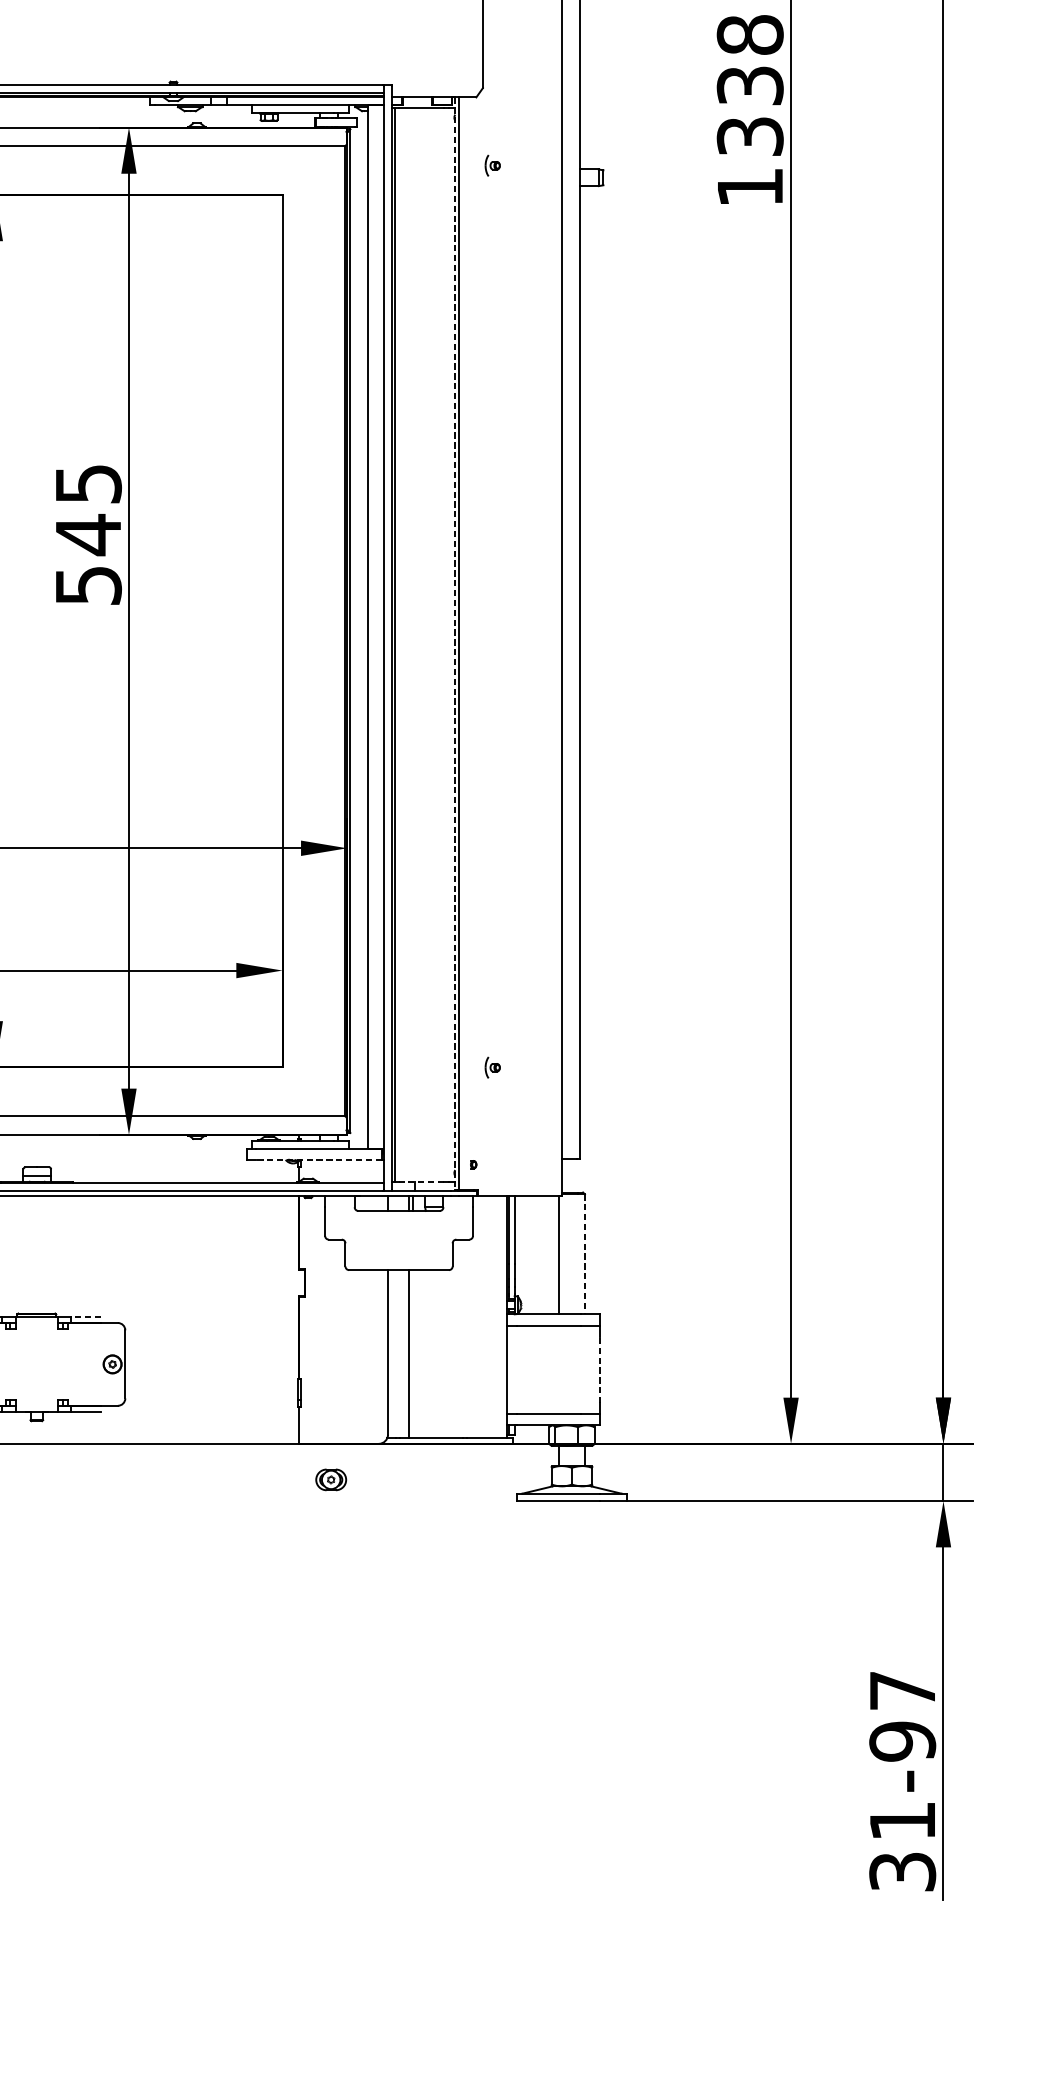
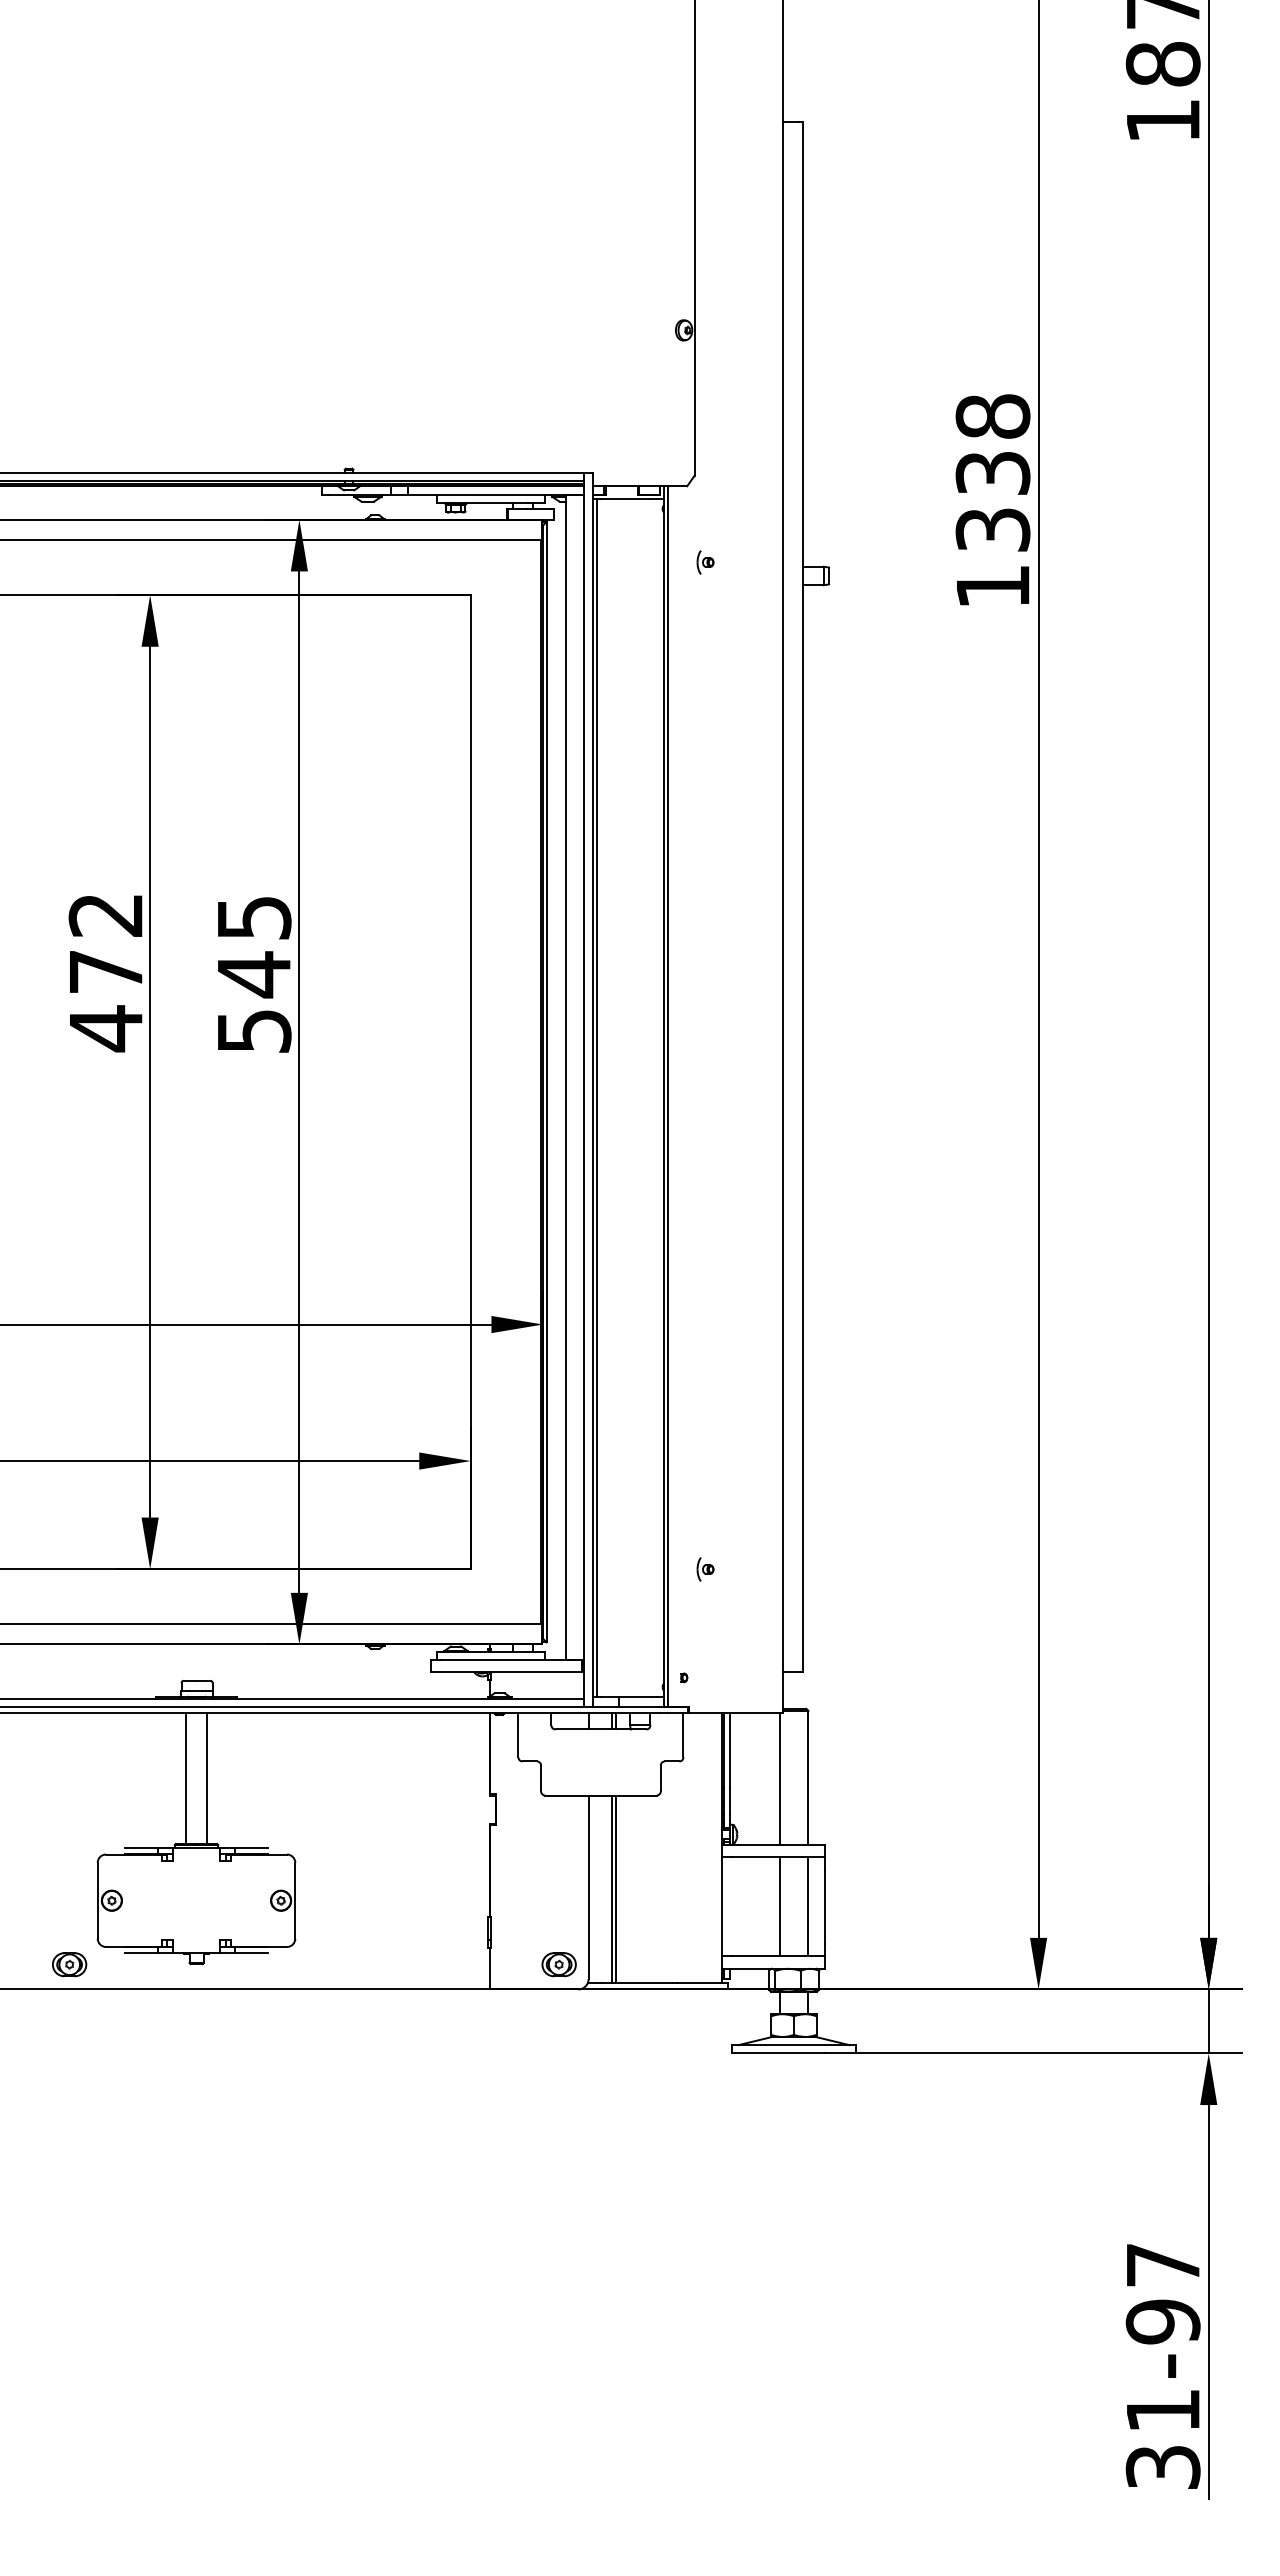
line: (455, 644) -> (663, 1096), dashed -> solid
line: (318, 1159) -> (510, 1672), dashed -> solid
line: (421, 1182) -> (625, 1697), dashed -> solid
line: (27, 1254) -> (186, 1778), added
line: (45, 1254) -> (206, 1778), added
line: (584, 1254) -> (808, 1778), dashed -> solid
line: (85, 1317) -> (250, 1848), dashed -> solid
line: (412, 1354) -> (615, 1889), added
line: (559, 1369) -> (779, 1906), added
line: (584, 1369) -> (808, 1906), added
line: (599, 1369) -> (824, 1906), dashed -> solid
part: (330, 1479) -> (558, 1964), moved

